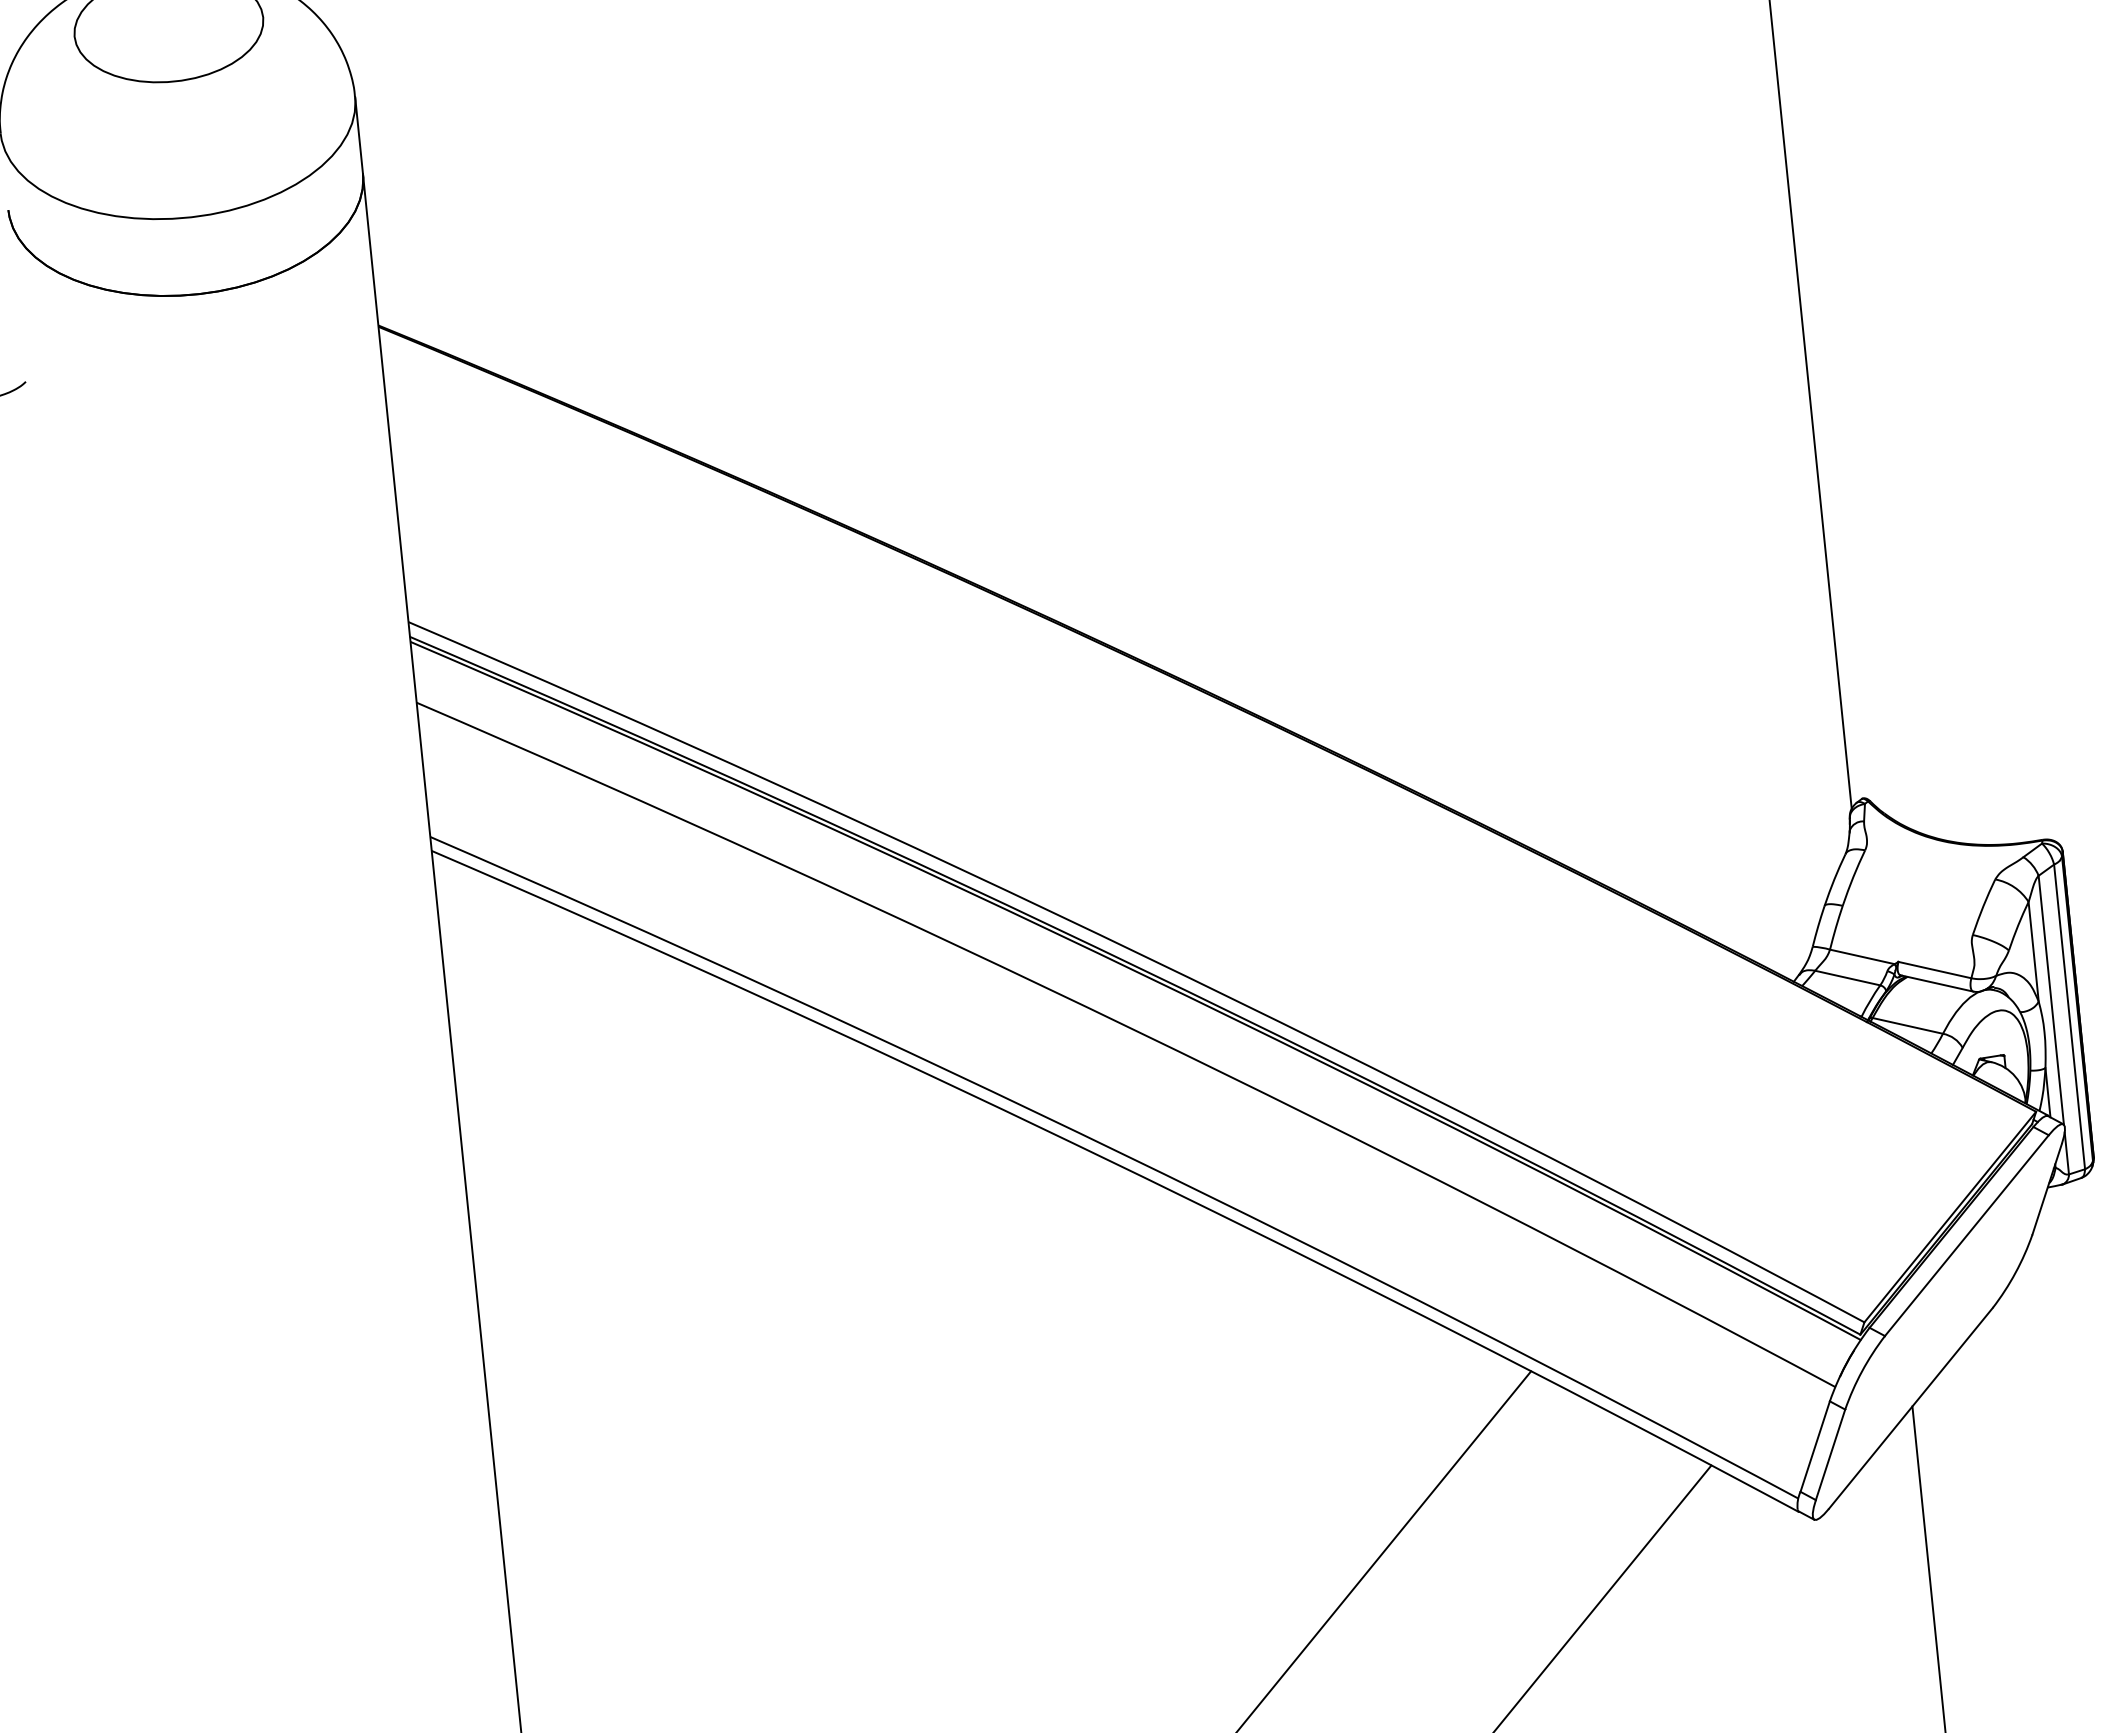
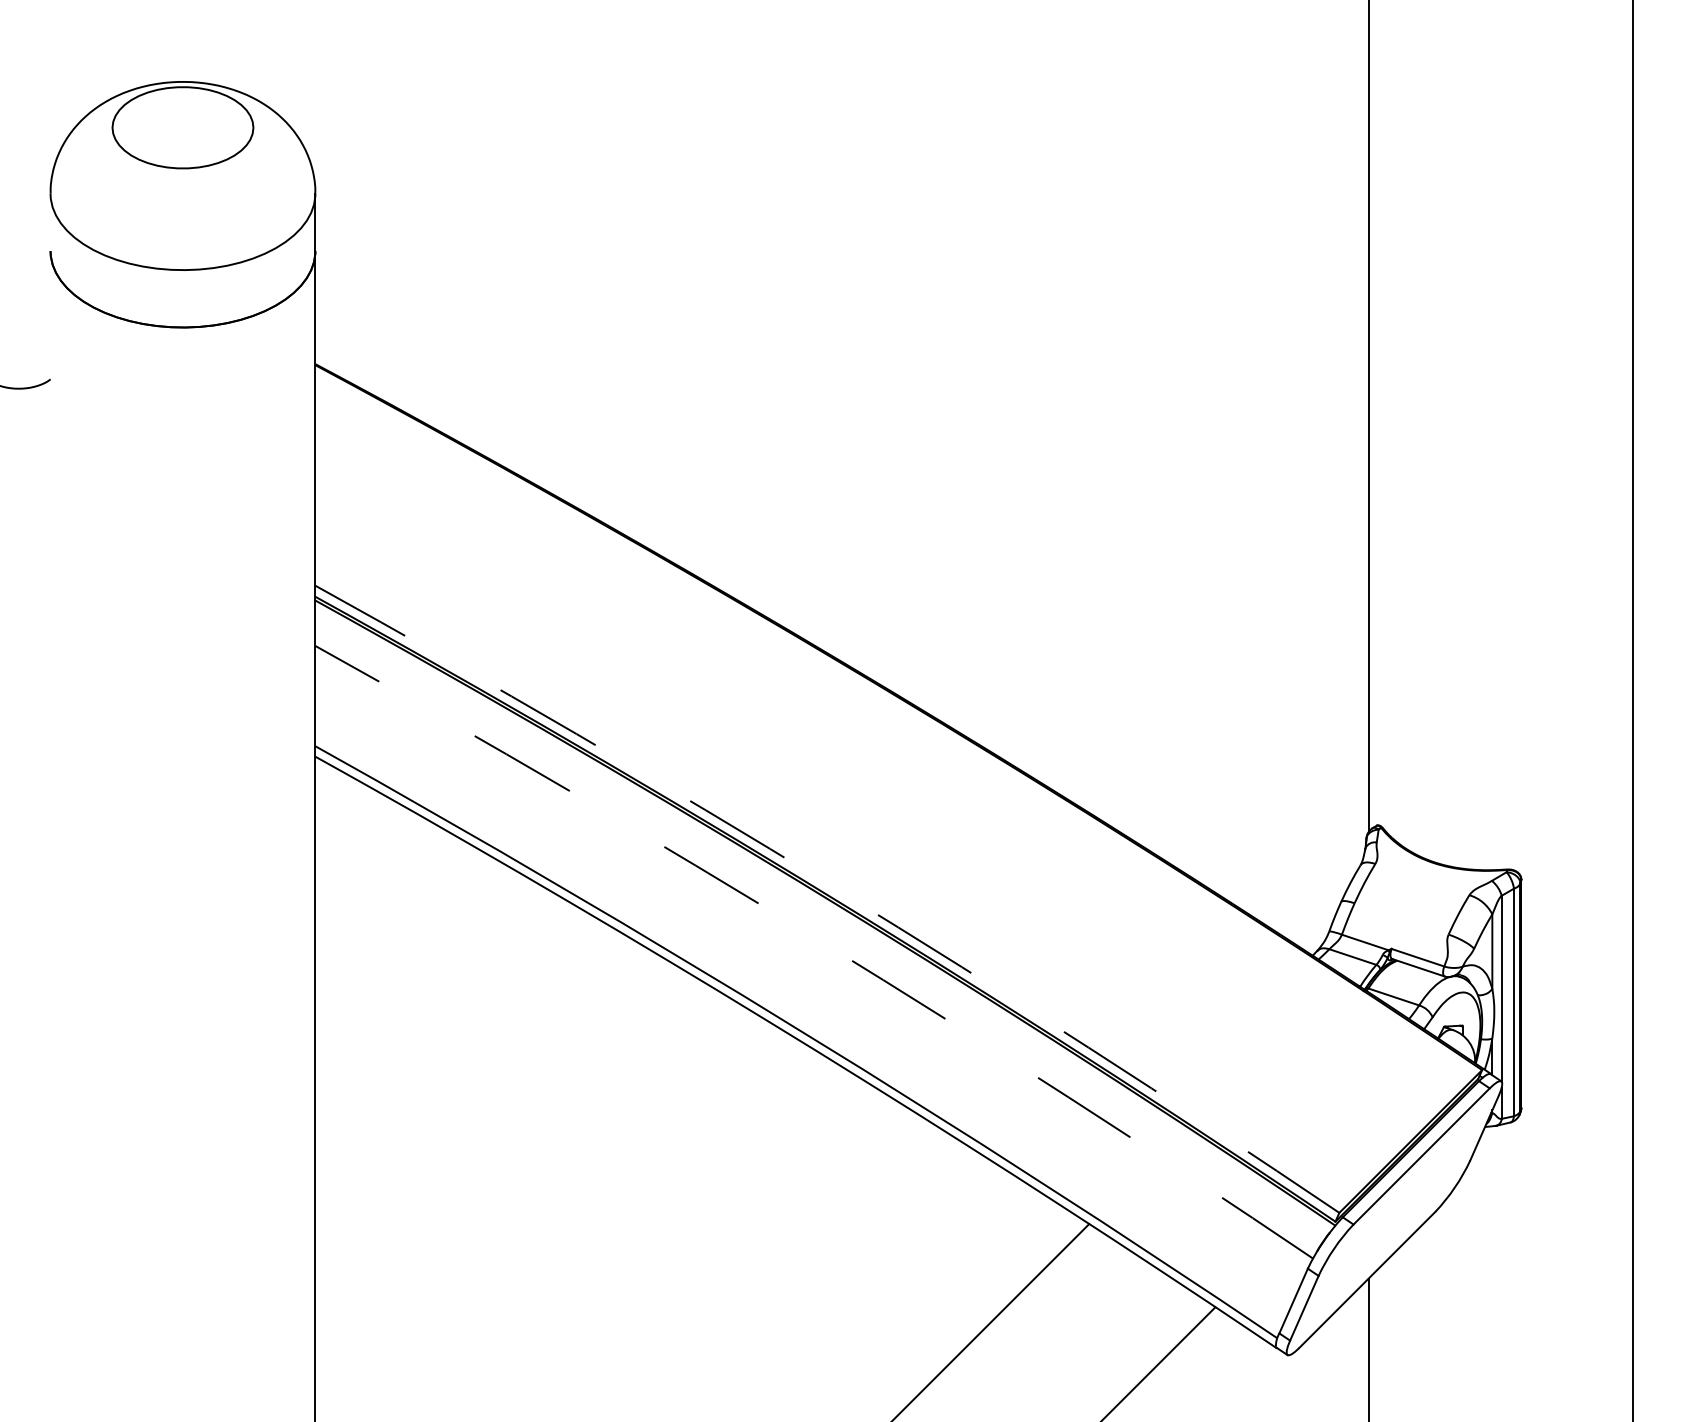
arc: (1144, 956) -> (834, 888), solid -> dashed
arc: (1134, 1029) -> (821, 941), solid -> dashed

